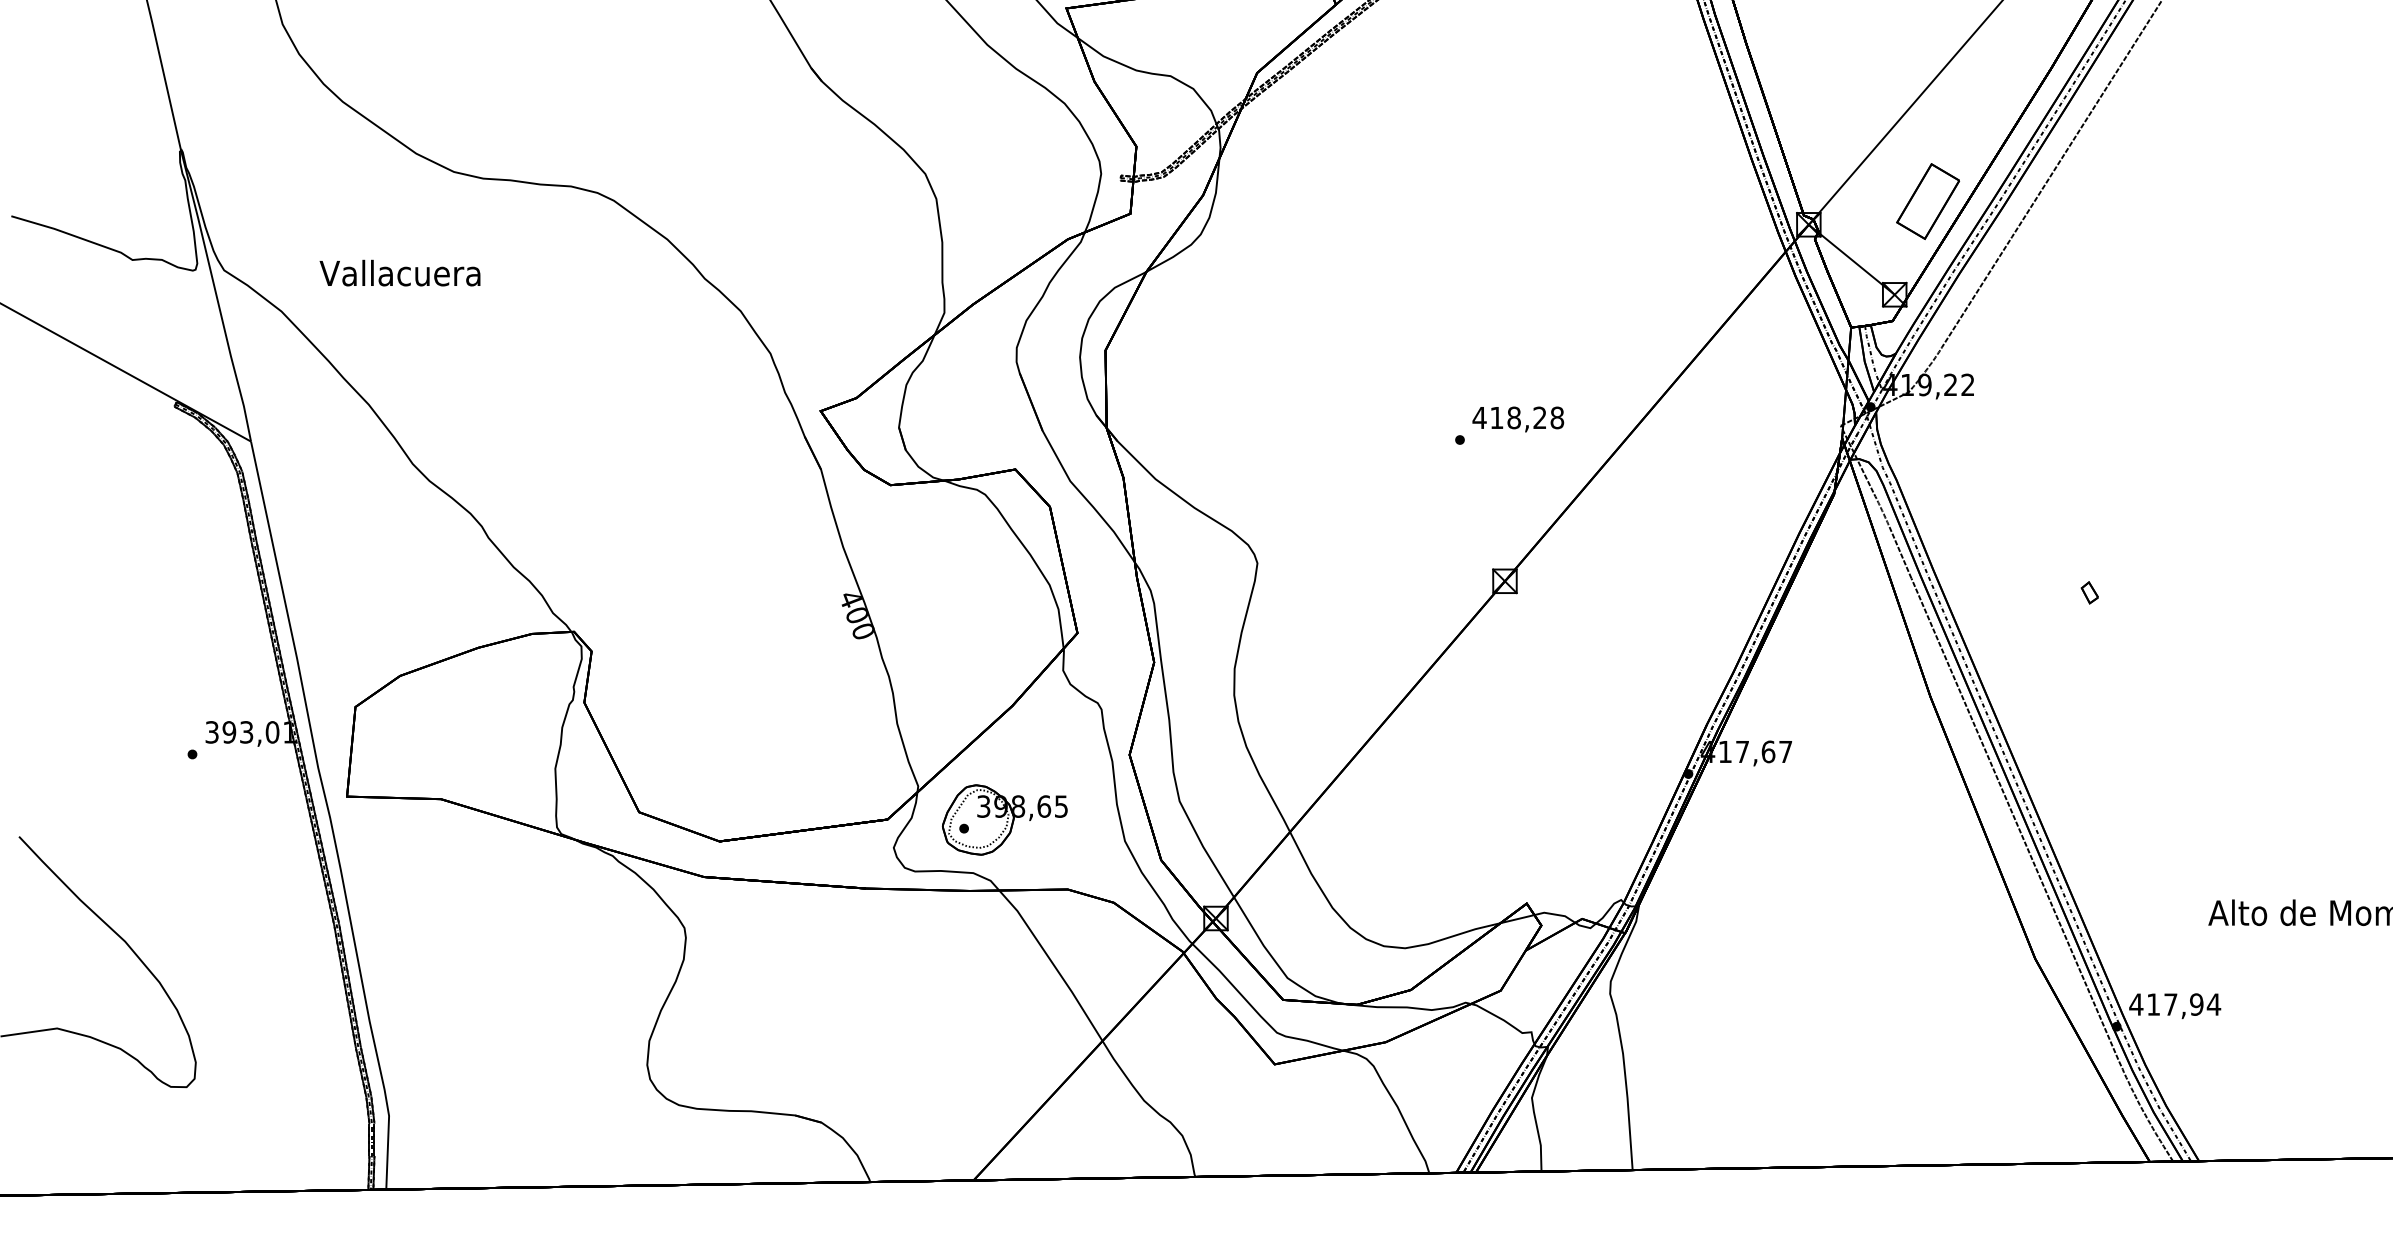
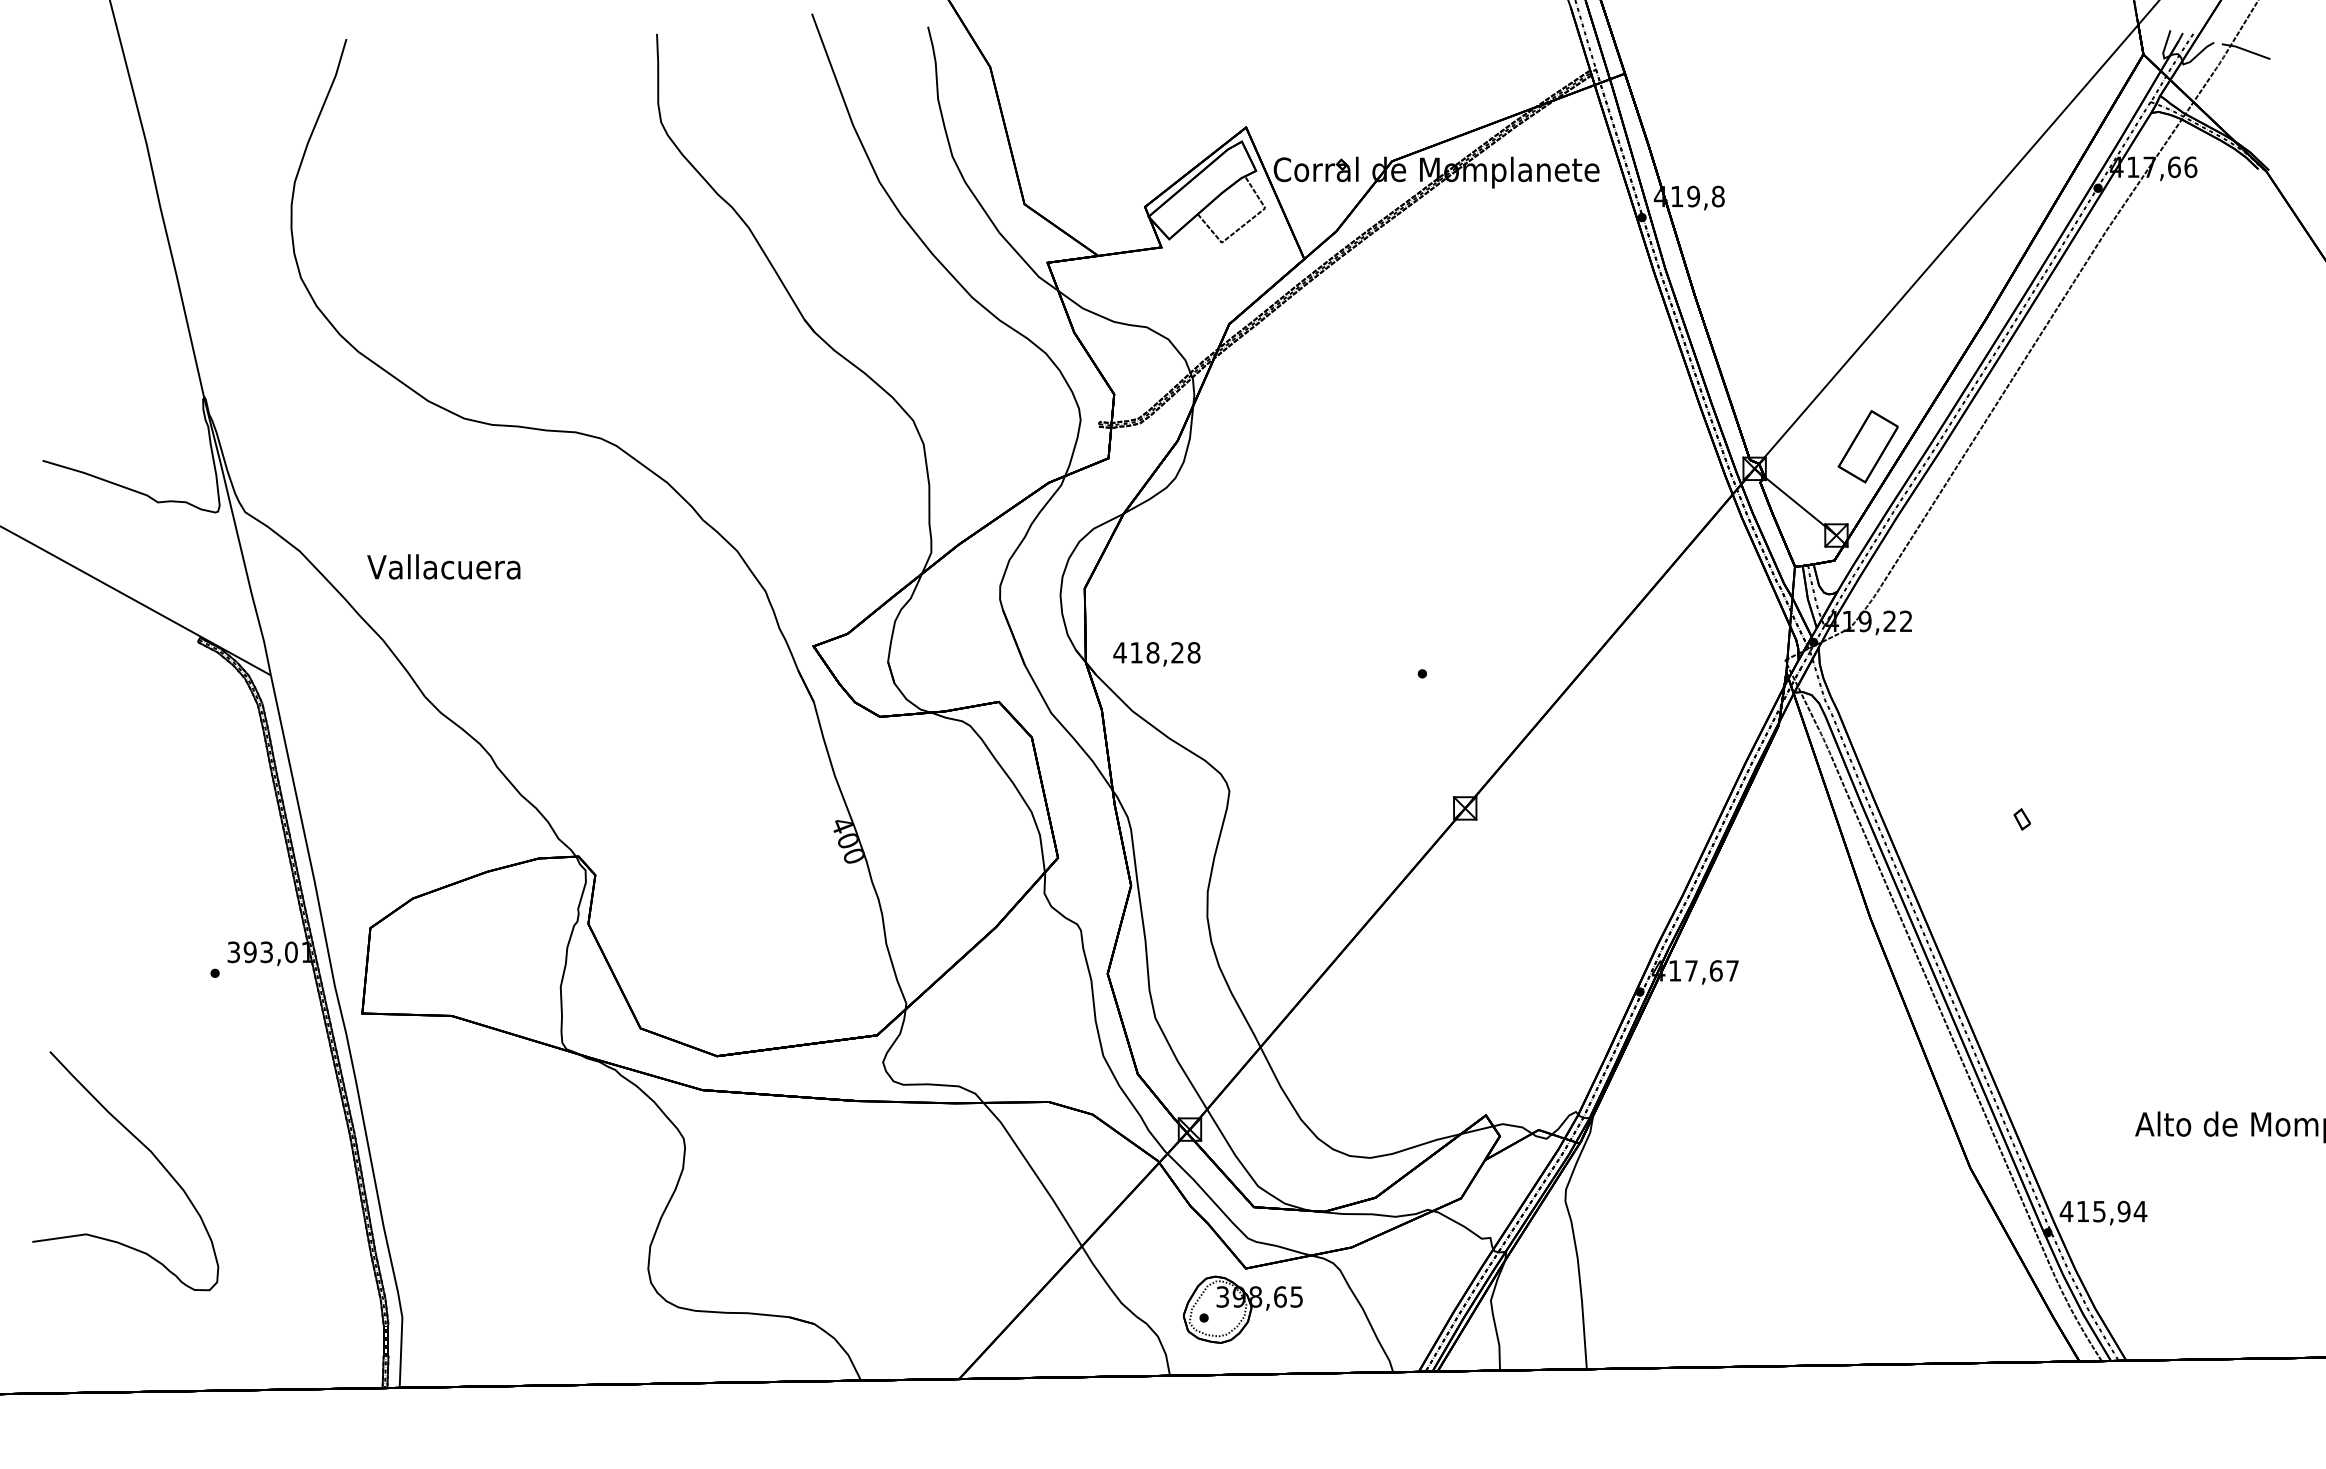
text: (399, 272) -> (443, 566), moved
text: (1517, 419) -> (1156, 654), moved
part: (1004, 819) -> (1242, 1309), moved
text: (2170, 1004) -> (2099, 1211), 417,94 -> 415,94

